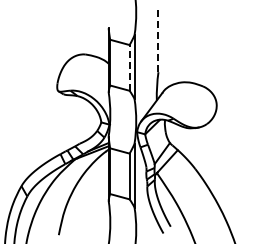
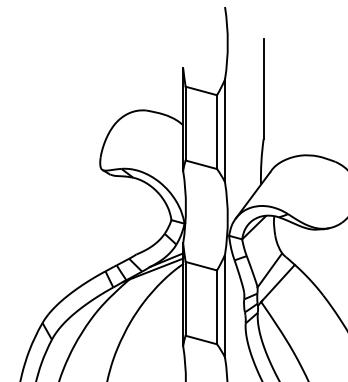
line: (158, 40) -> (263, 87), dashed -> solid
line: (129, 67) -> (216, 131), dashed -> solid

